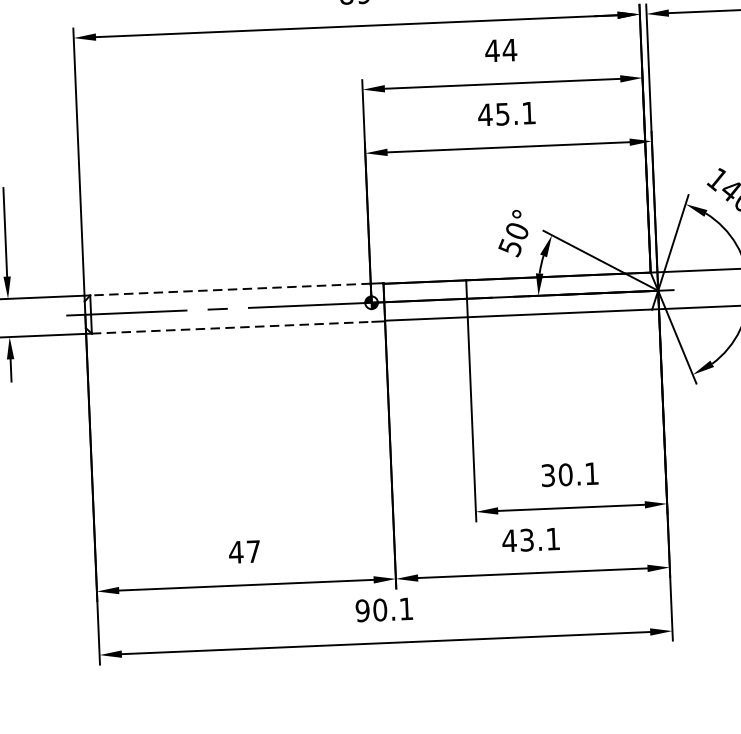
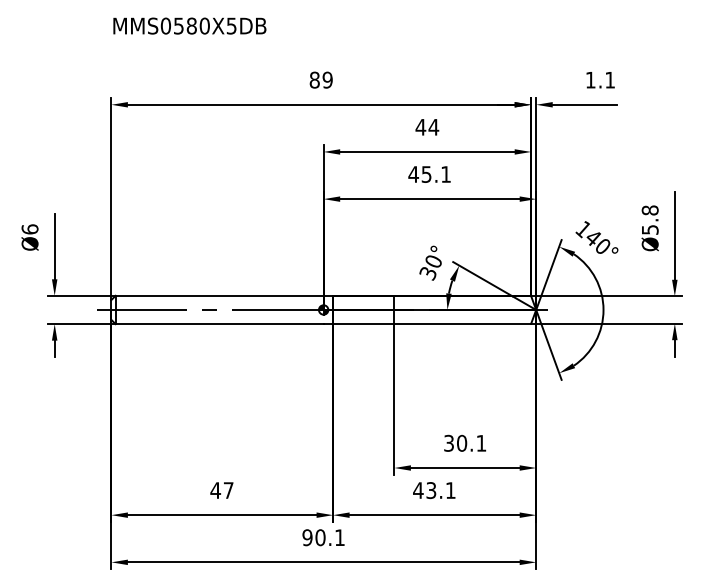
text: (509, 245) -> (427, 271), 50° -> 30°
line: (230, 289) -> (219, 295), dashed -> solid
line: (233, 328) -> (220, 324), dashed -> solid

